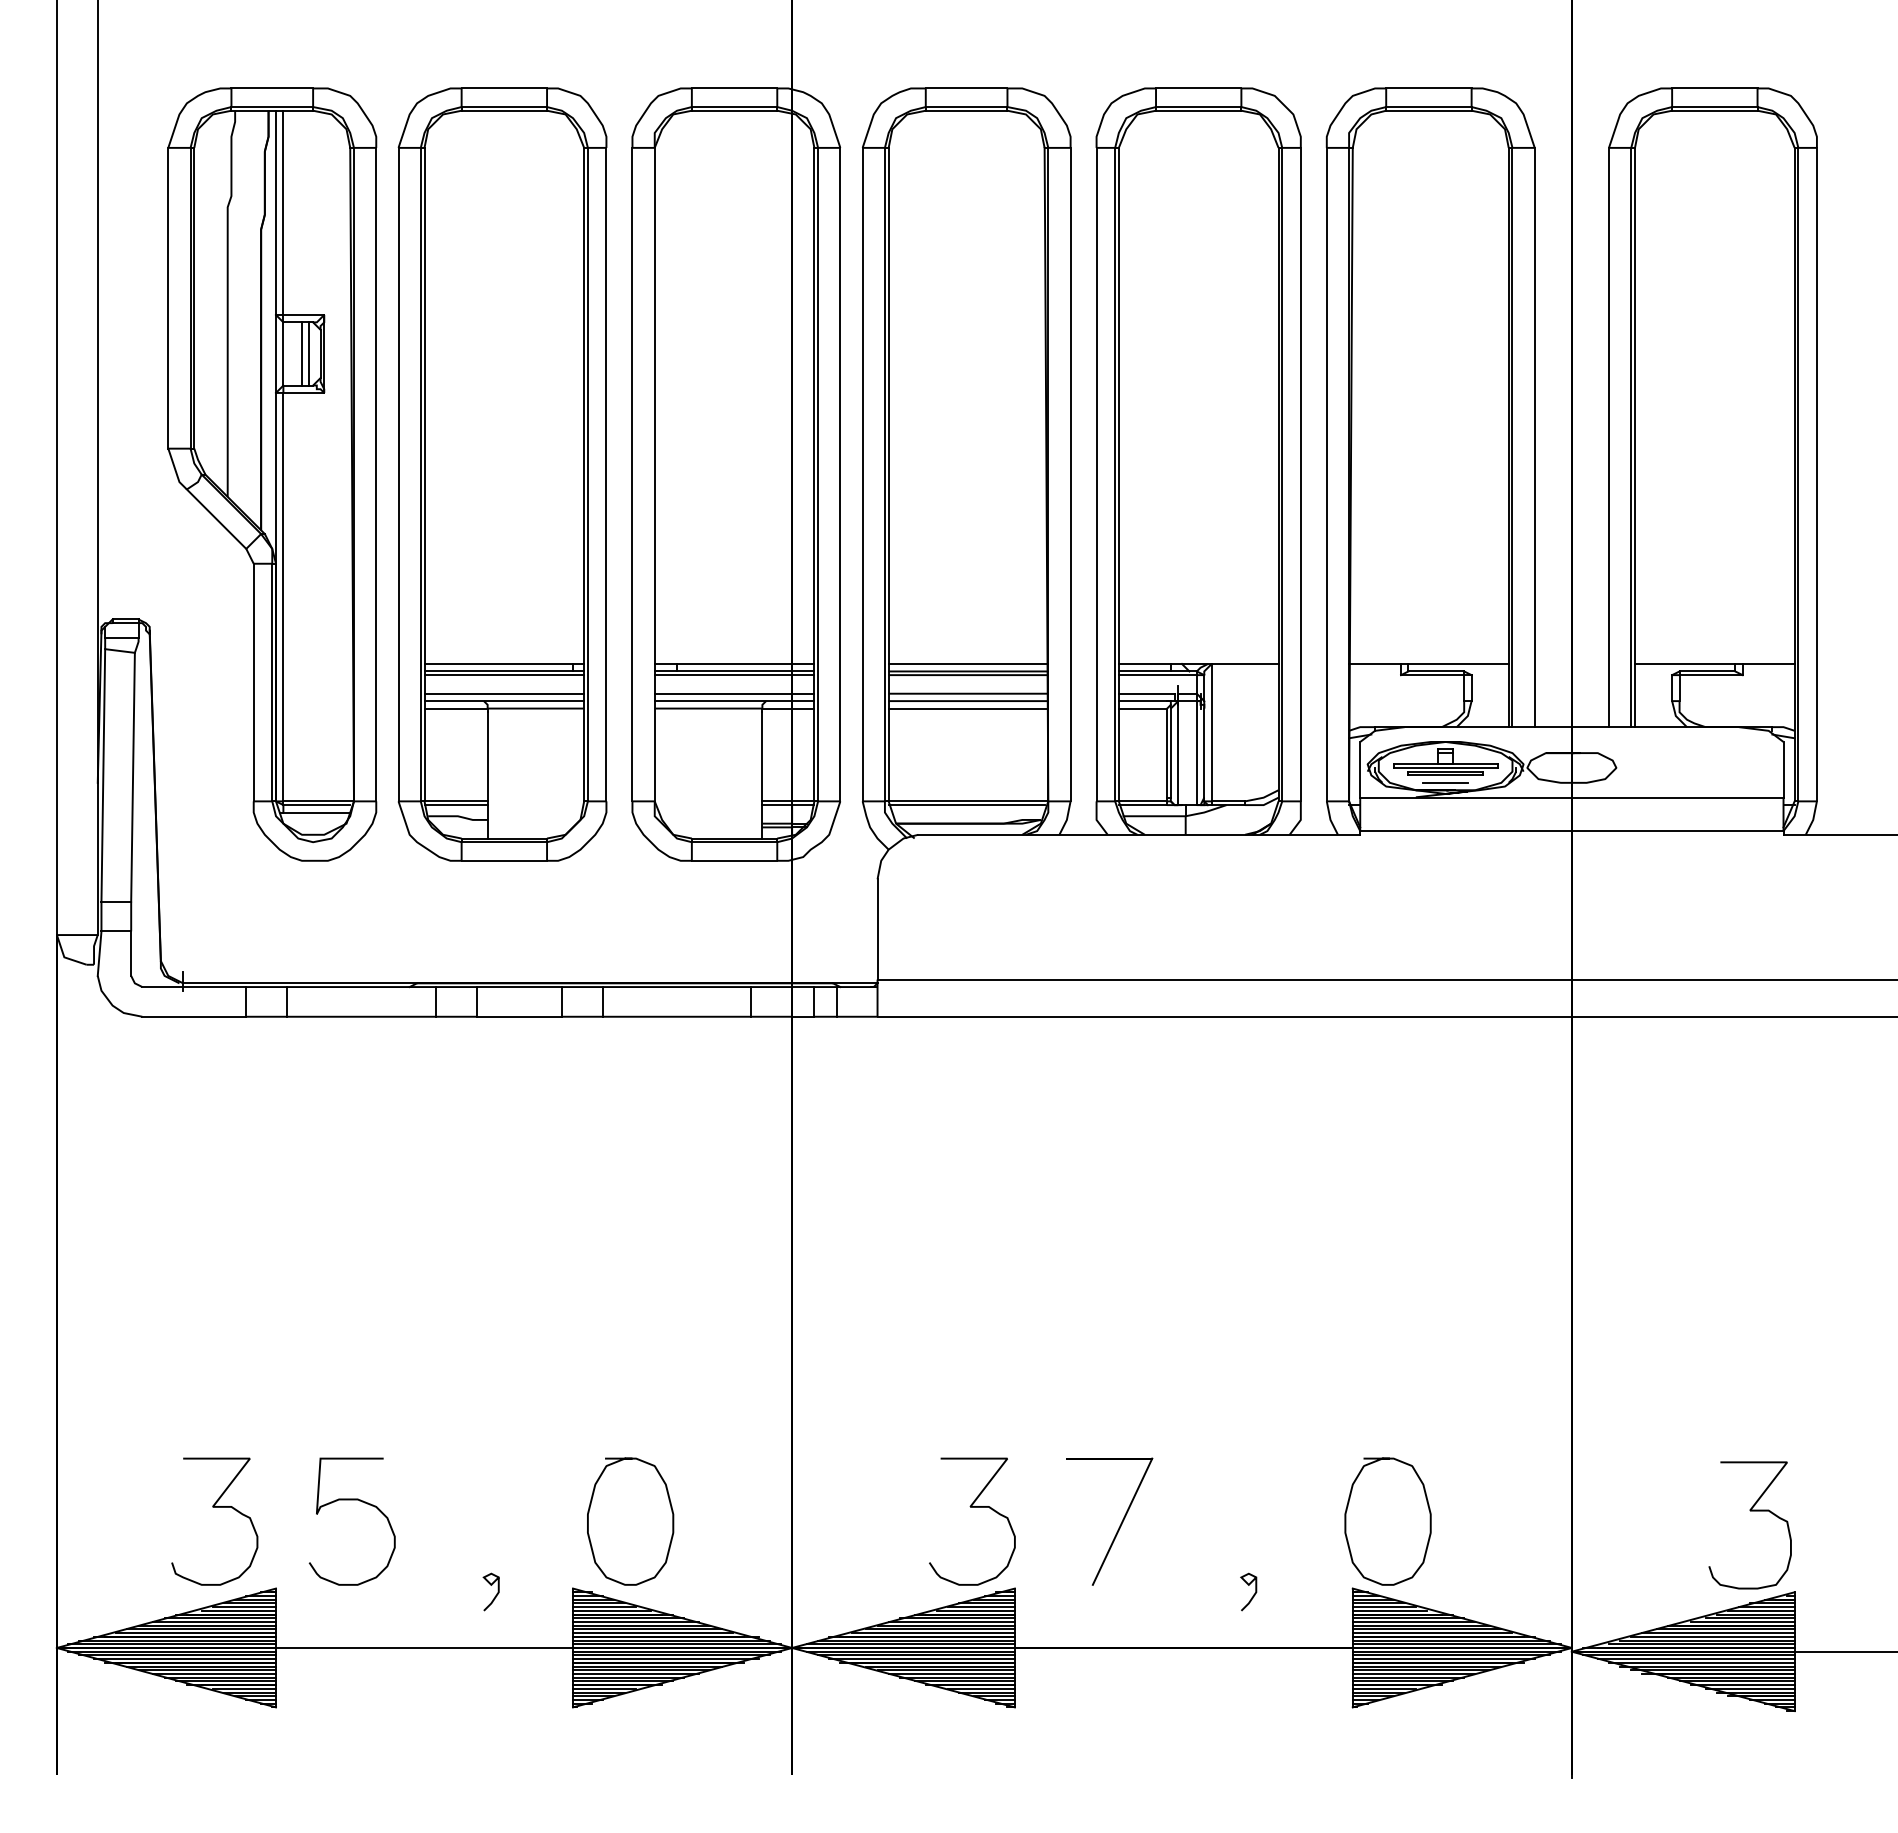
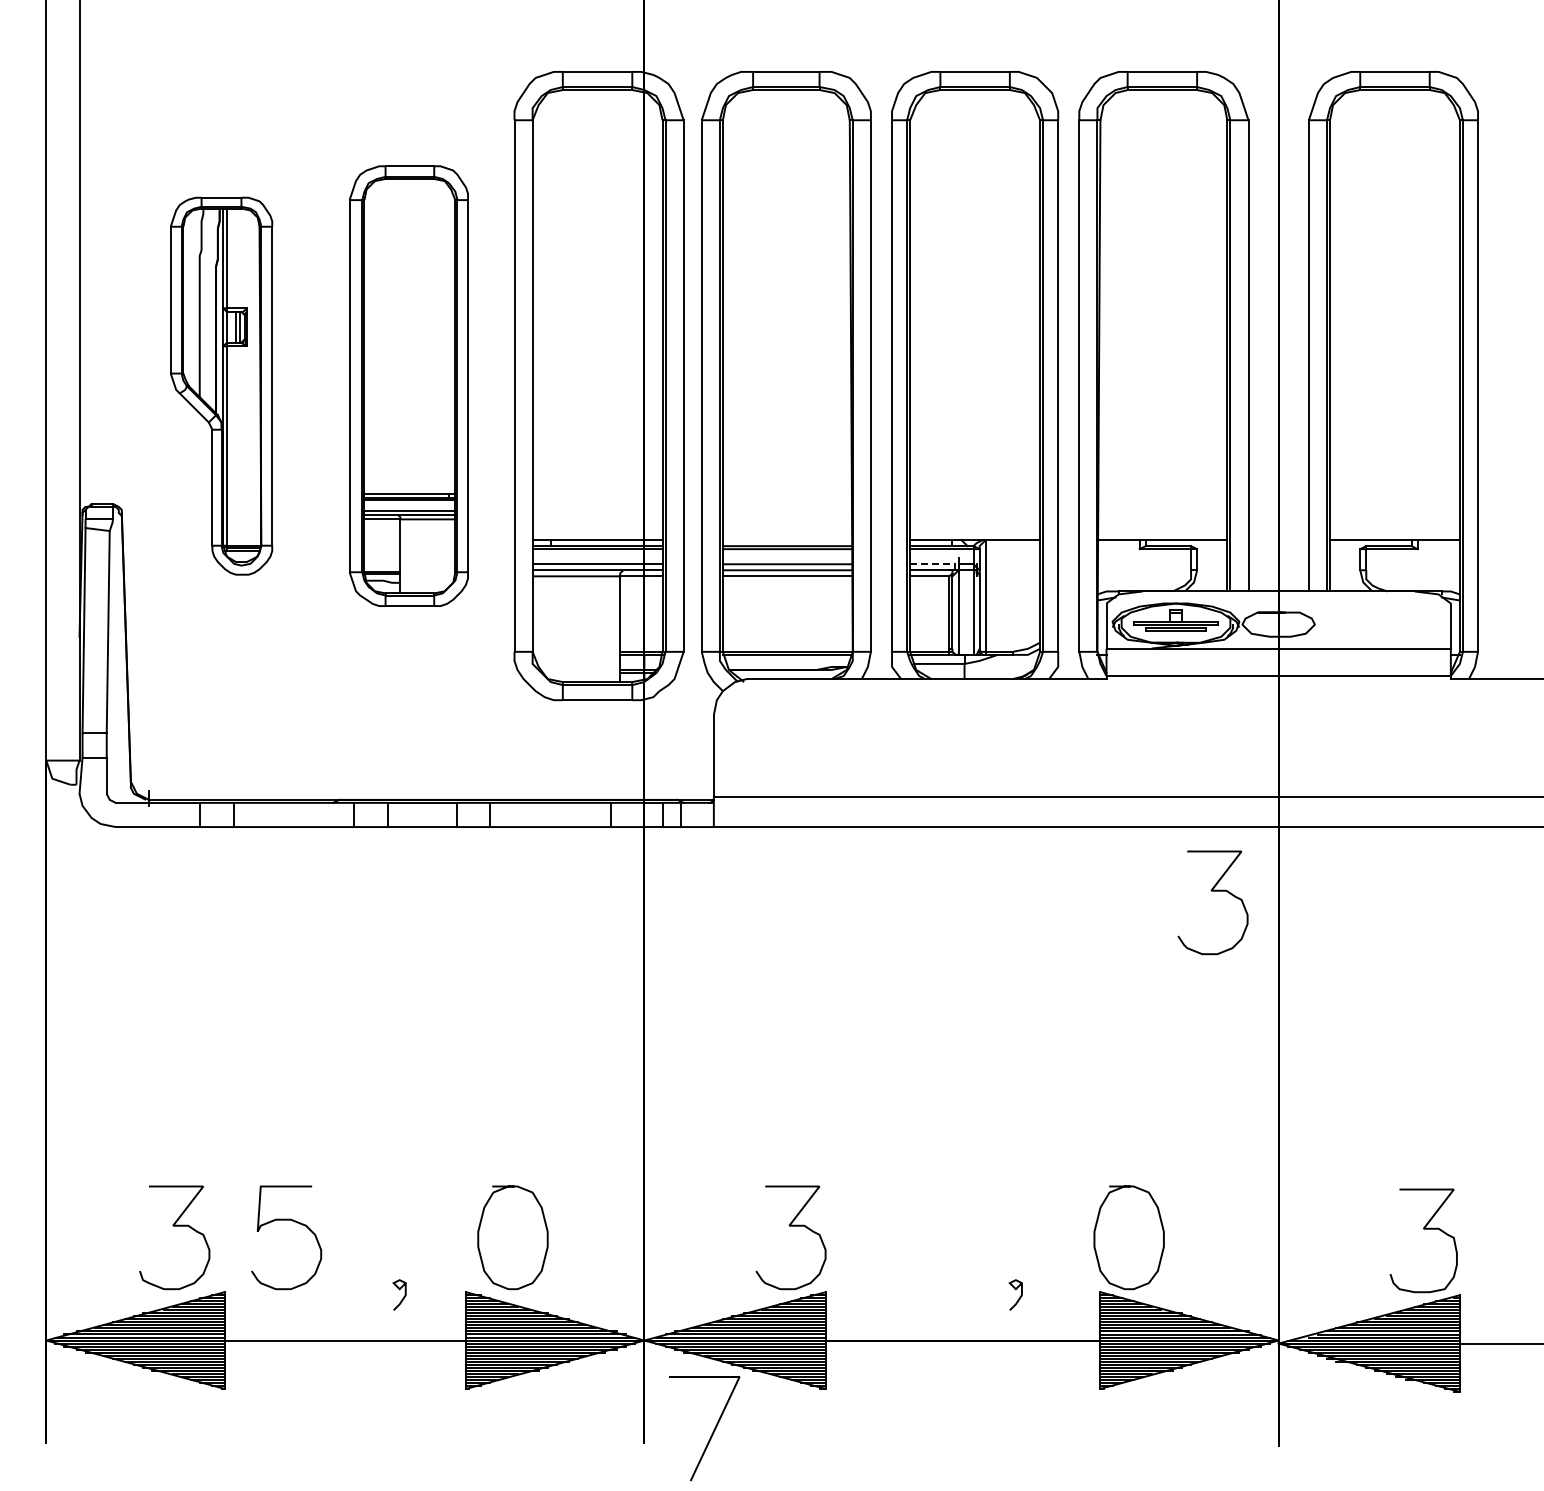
part: (272, 475) -> (221, 386), size x0.6
part: (502, 475) -> (408, 386), size x0.7
line: (968, 664) -> (787, 540), removed
line: (1146, 693) -> (932, 564), solid -> dashed
line: (1445, 782) -> (1175, 636), removed
curve: (1490, 1095) -> (1212, 891), added
part: (1119, 1525) -> (712, 1431), moved

